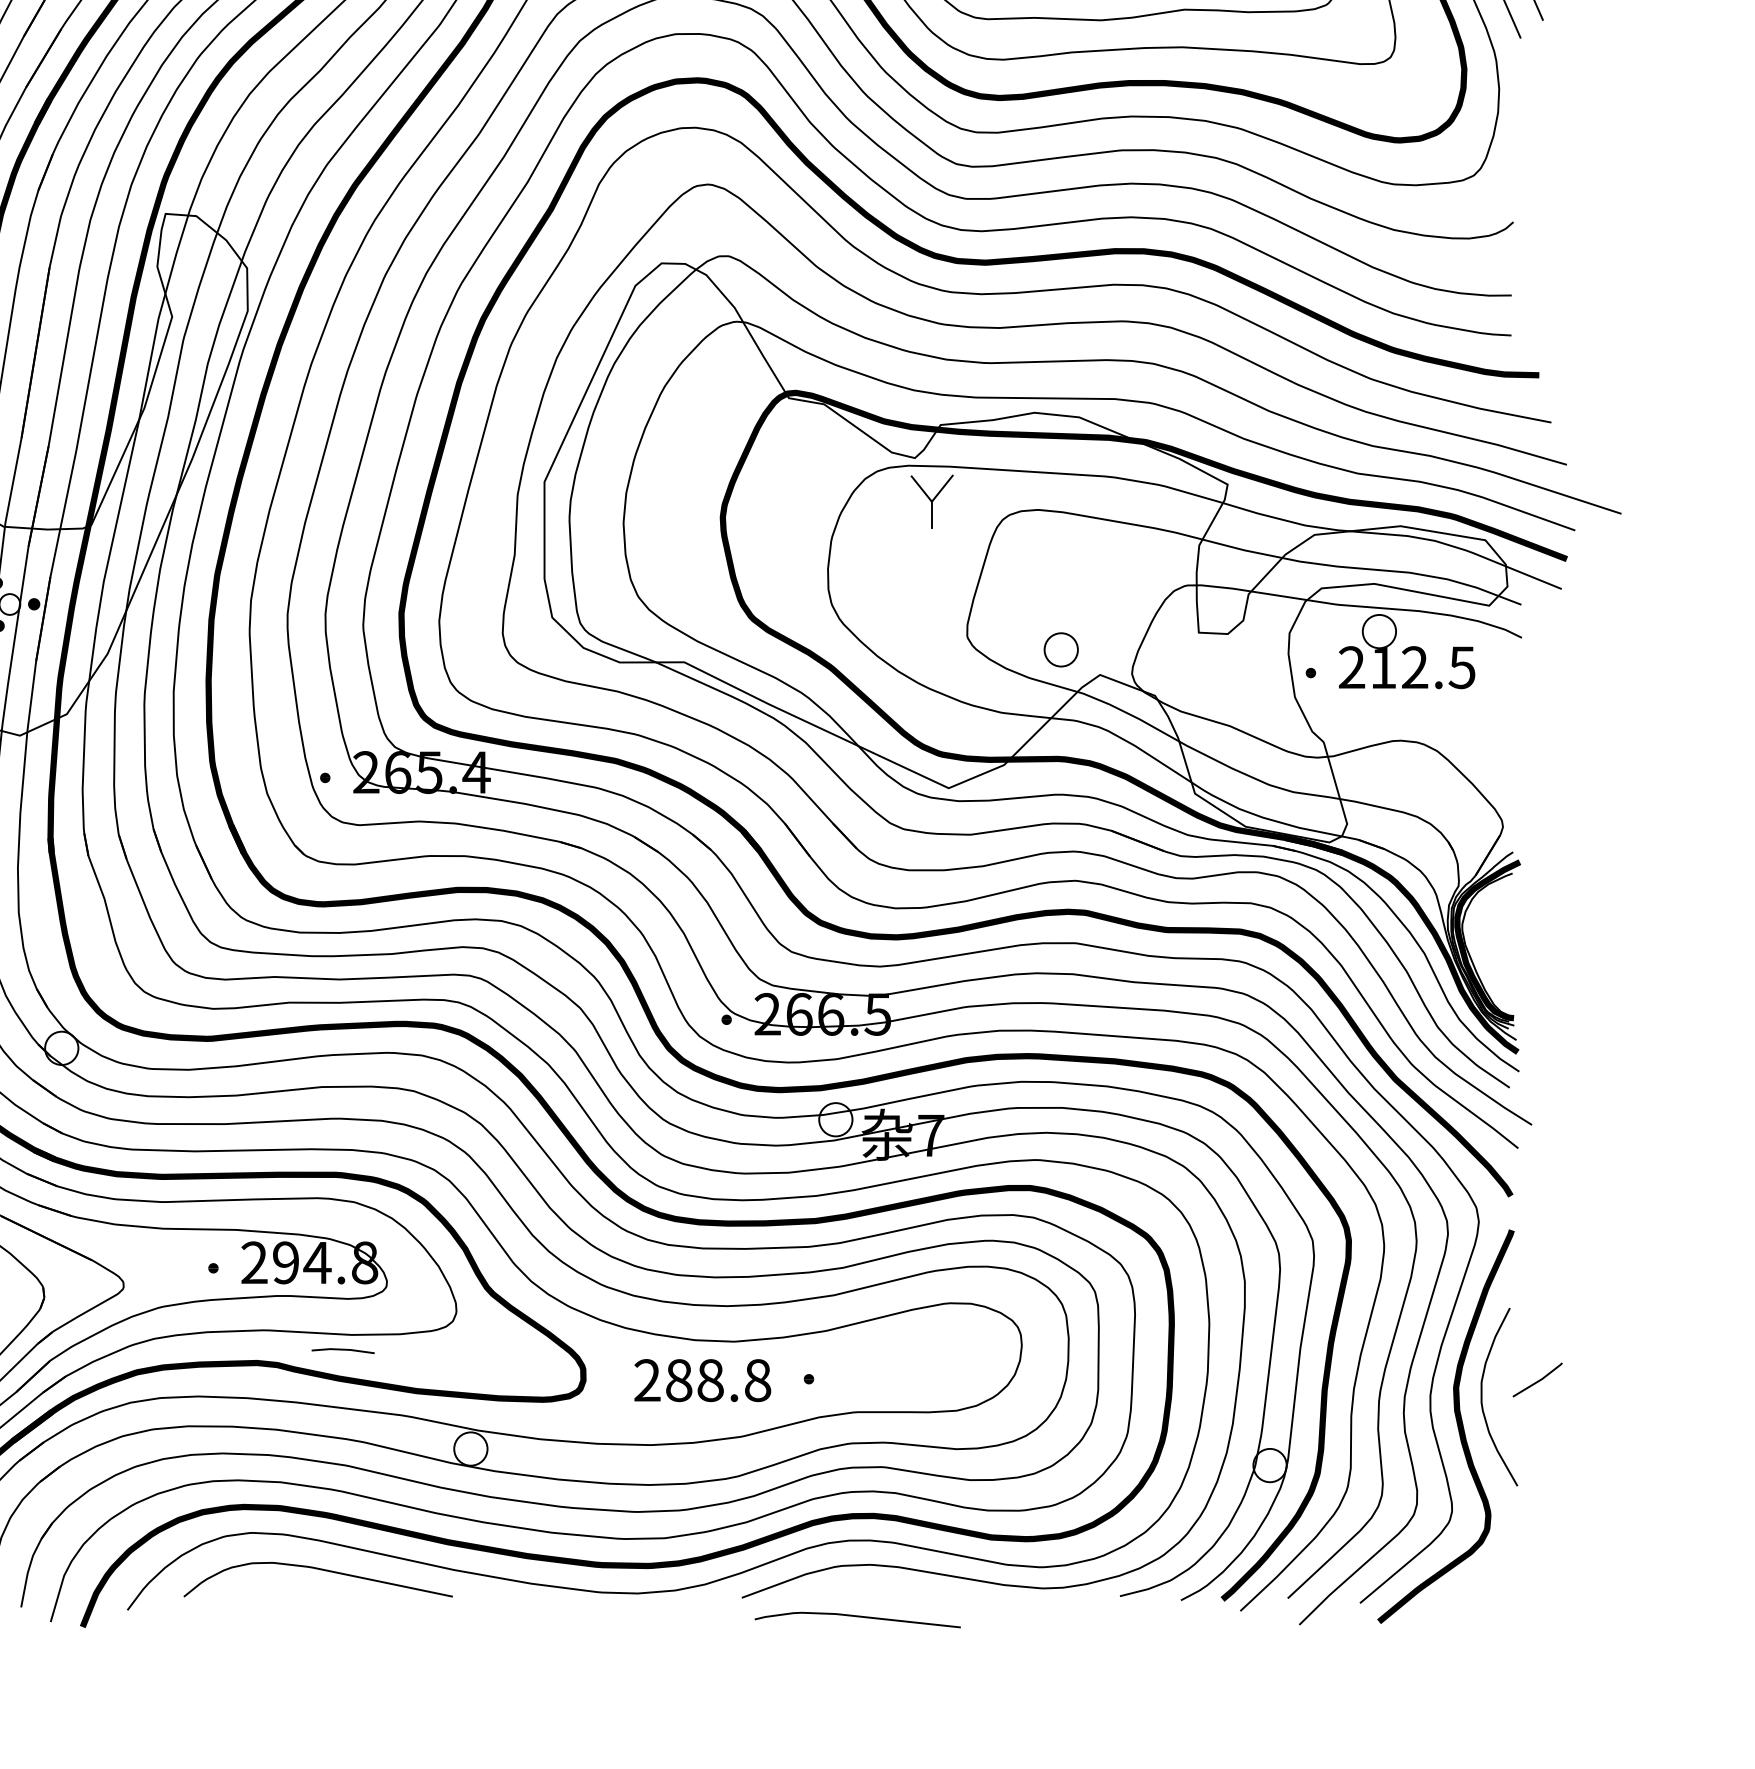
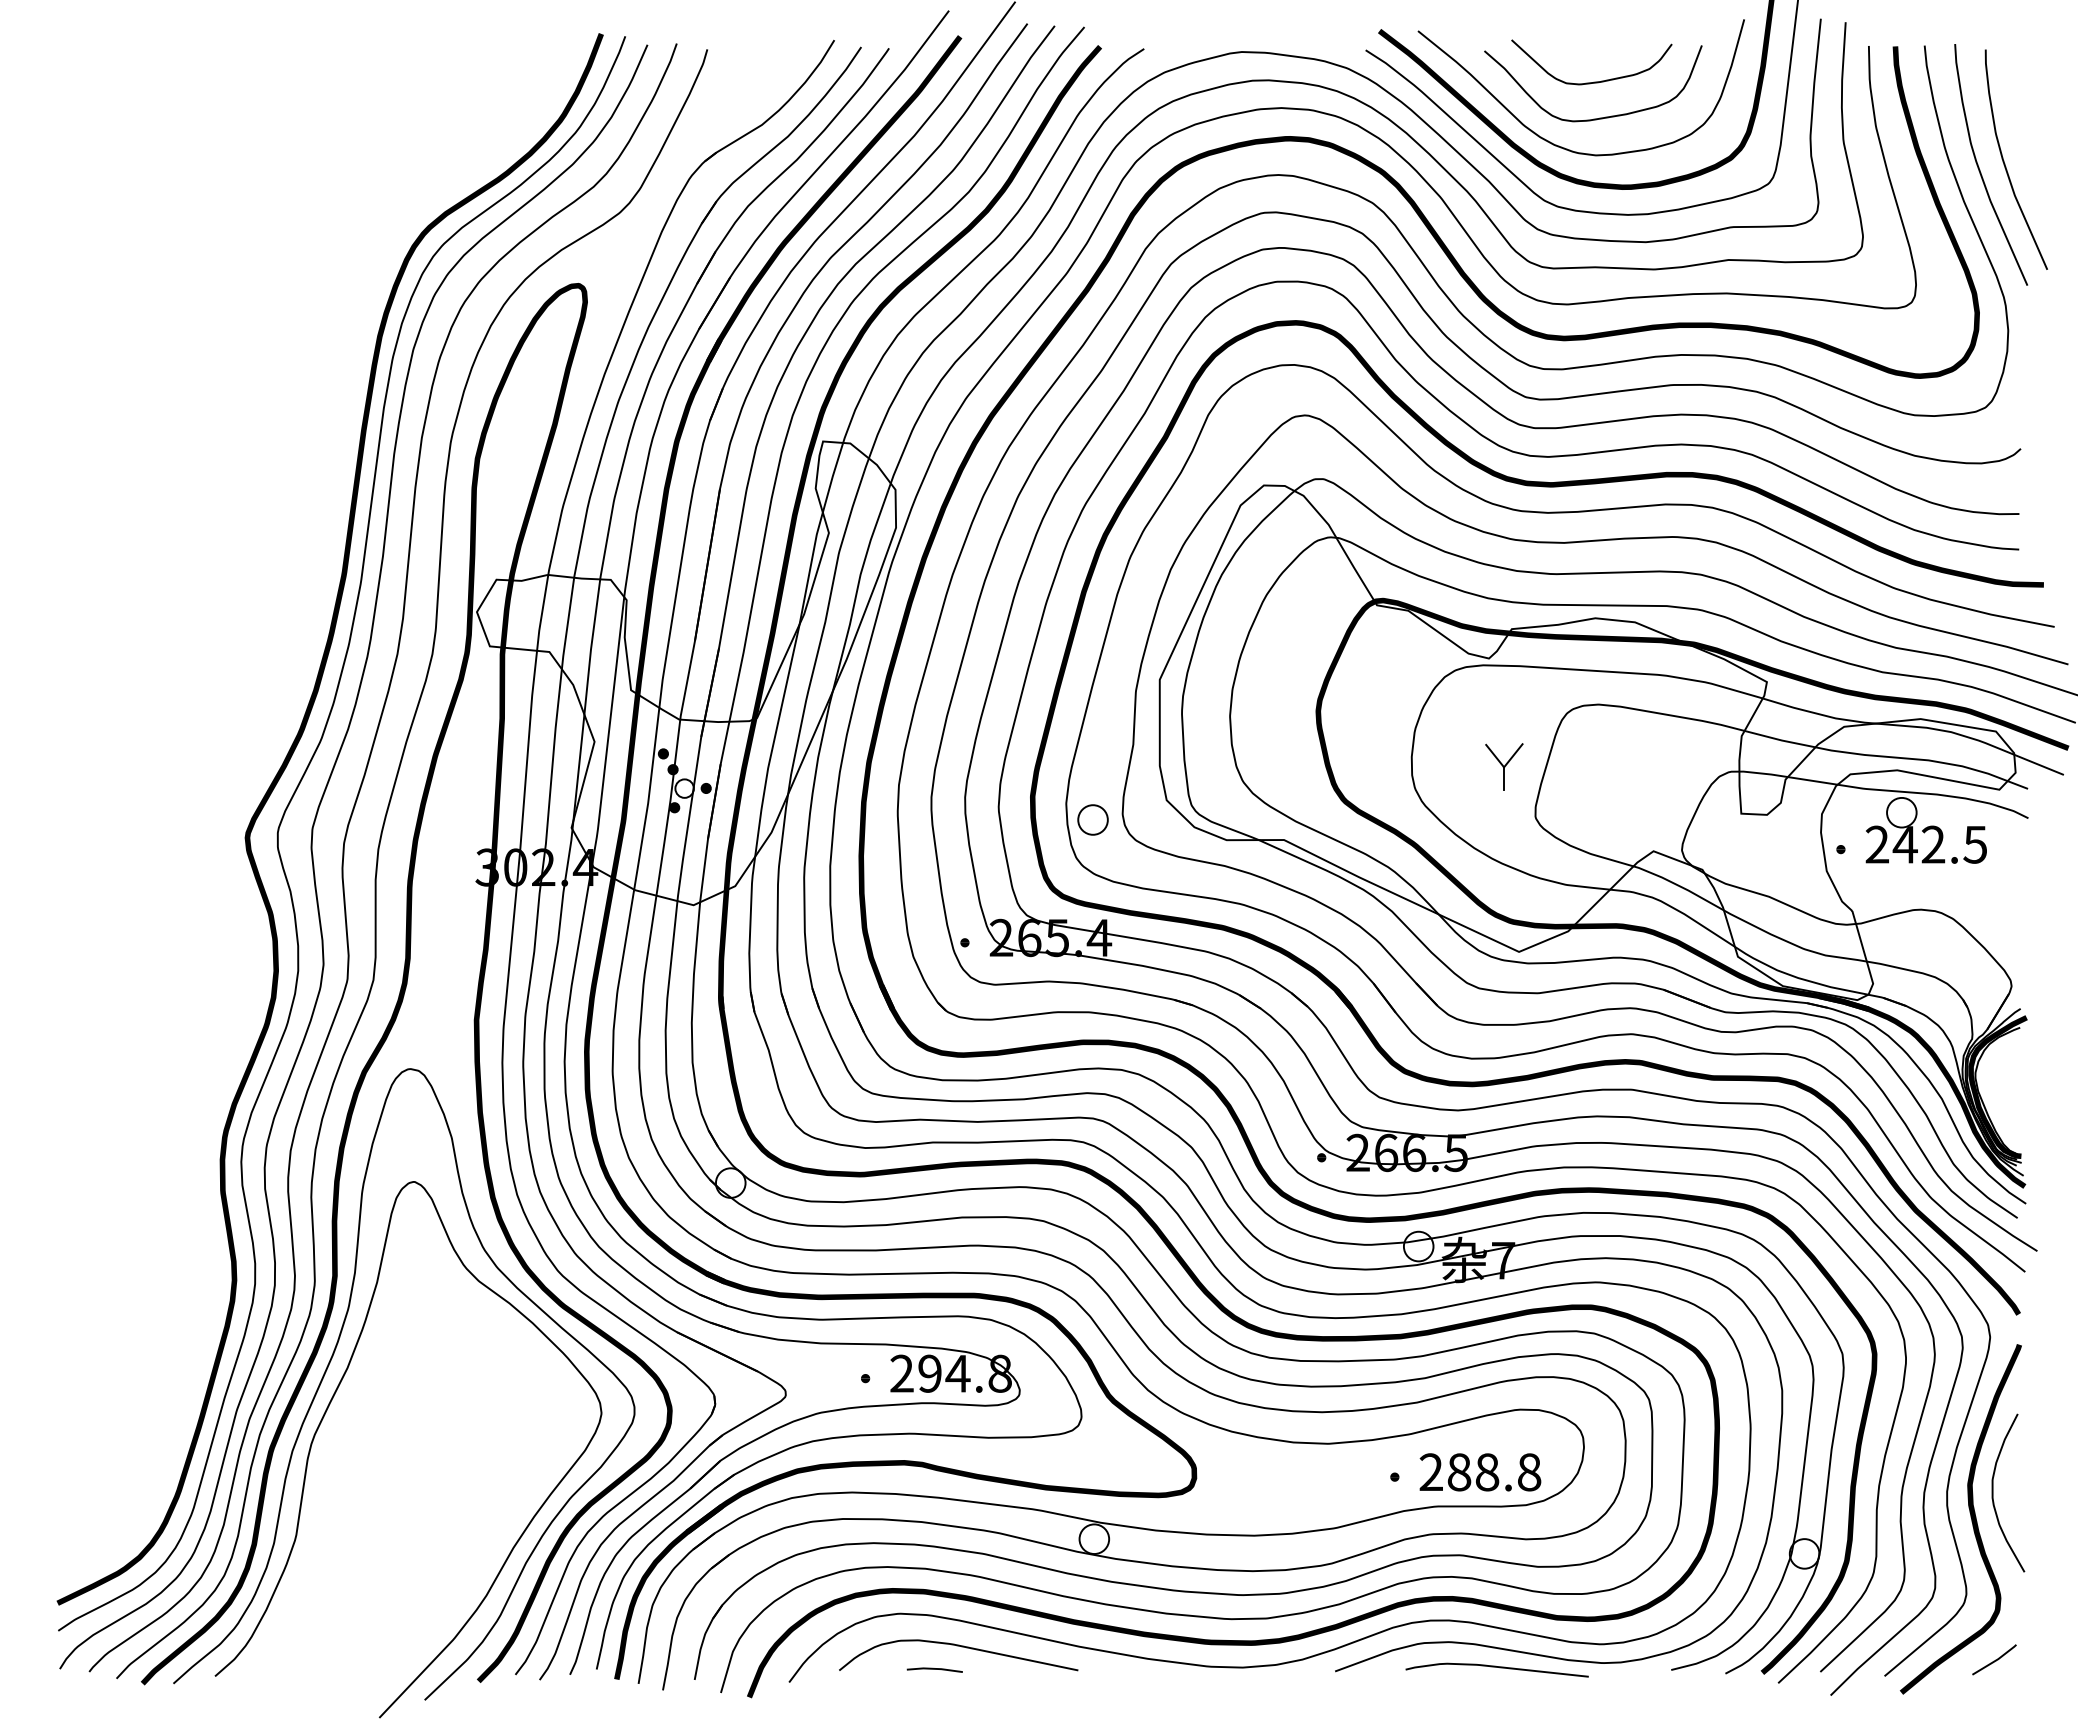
part: (932, 500) -> (1504, 766), moved
circle: (1060, 649) -> (1092, 819), moved
text: (1382, 667) -> (1904, 844), 212.5 -> 242.5
line: (342, 1350) -> (934, 1669), moved
line: (1538, 1379) -> (1995, 1659), moved
text: (702, 1380) -> (1480, 1472), moved
curve: (856, 1617) -> (1496, 1667), moved

